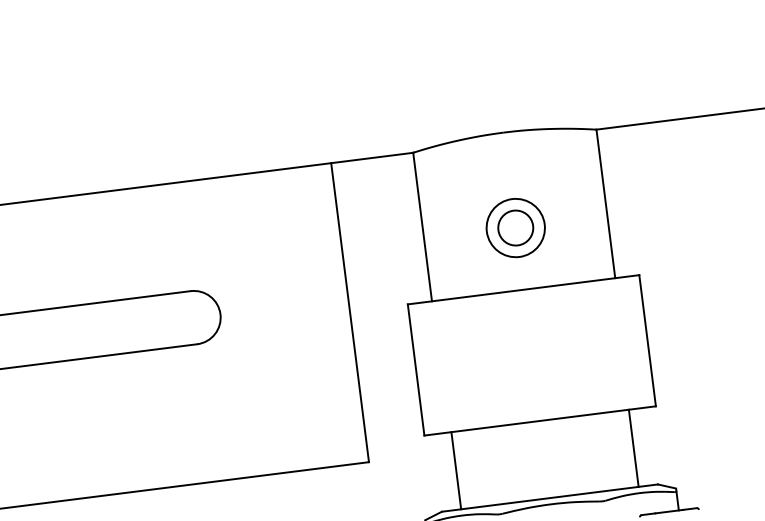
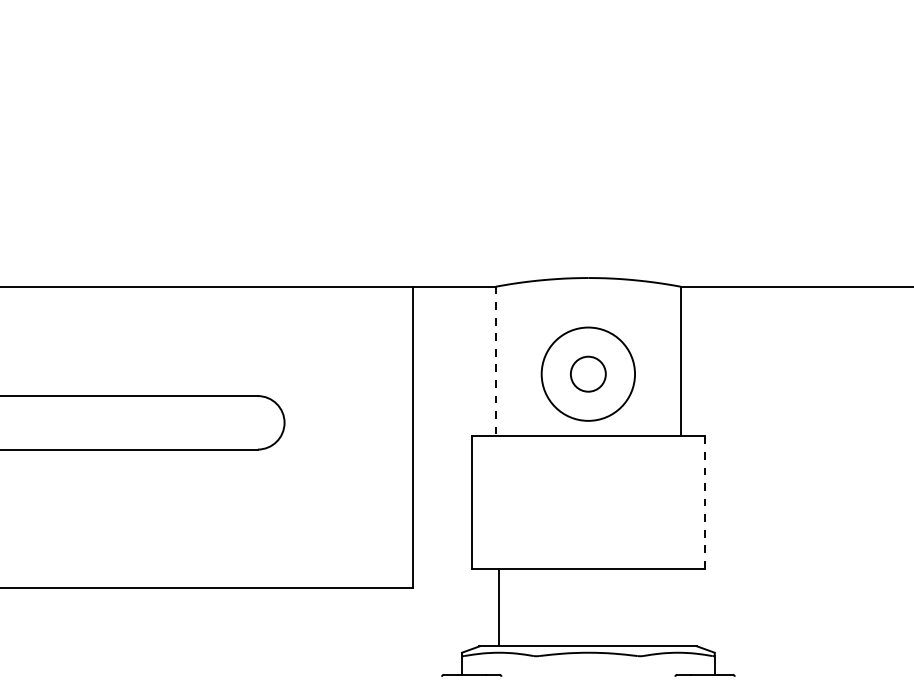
line: (423, 226) -> (496, 361), solid -> dashed
circle: (515, 228) -> (588, 374), size x1.6
line: (648, 340) -> (705, 502), solid -> dashed
line: (633, 448) -> (677, 607), removed

